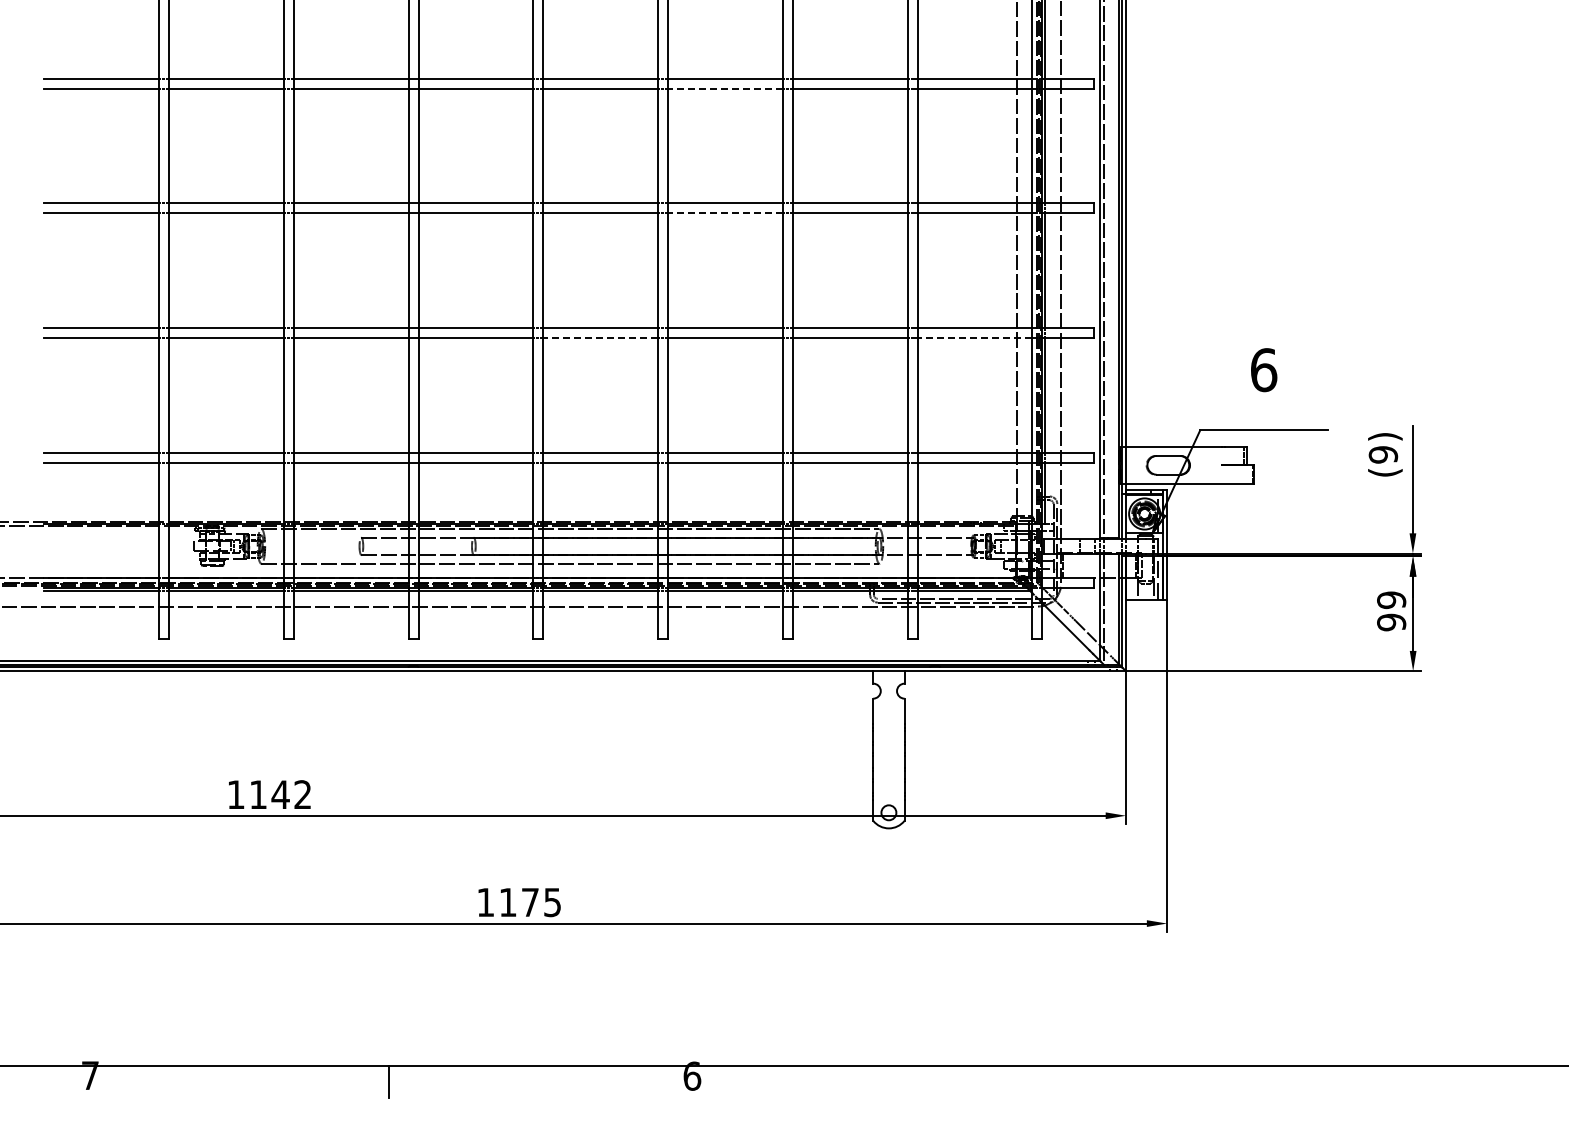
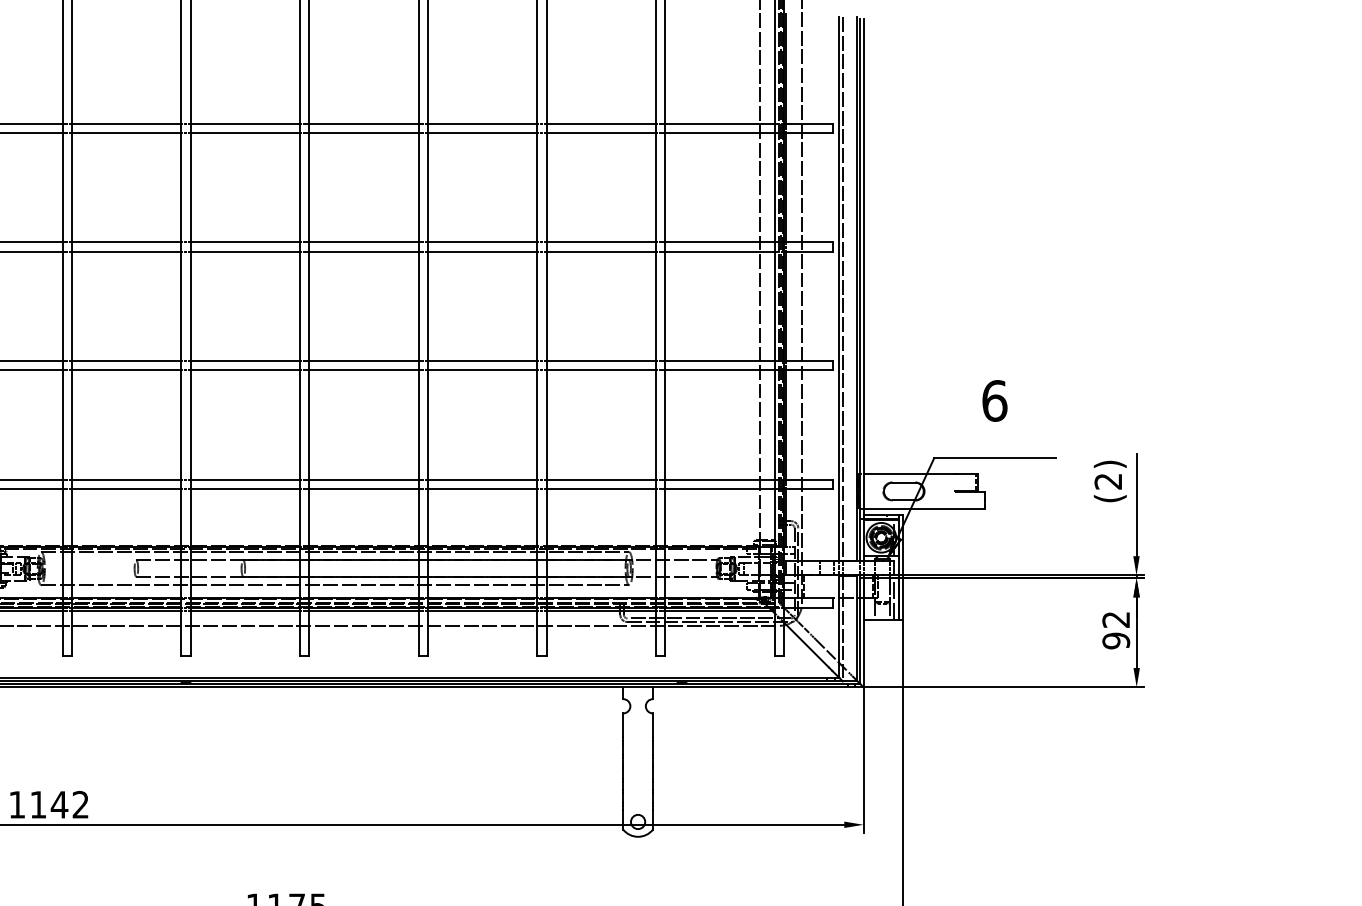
line: (724, 88) -> (481, 133), dashed -> solid
line: (724, 213) -> (481, 251), dashed -> solid
line: (600, 338) -> (363, 370), dashed -> solid
line: (974, 338) -> (719, 370), dashed -> solid
text: (1383, 454) -> (1108, 481), (9) -> (2)
text: (1391, 600) -> (1116, 620), 99 -> 92

